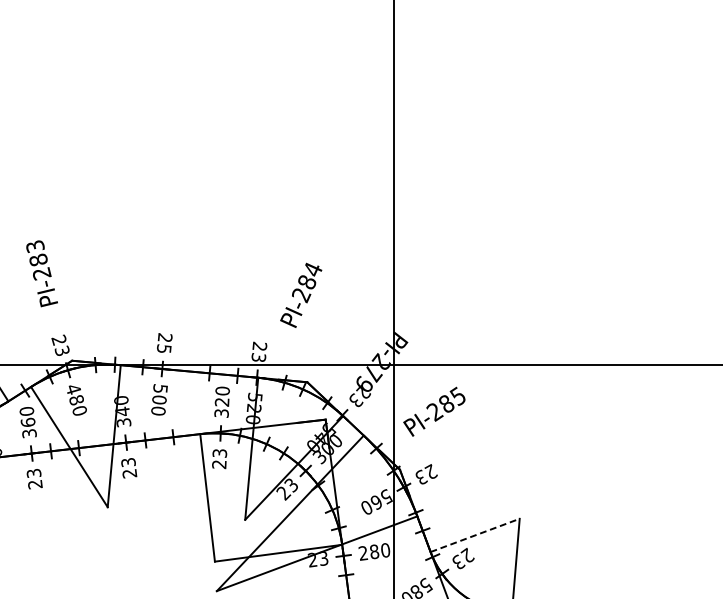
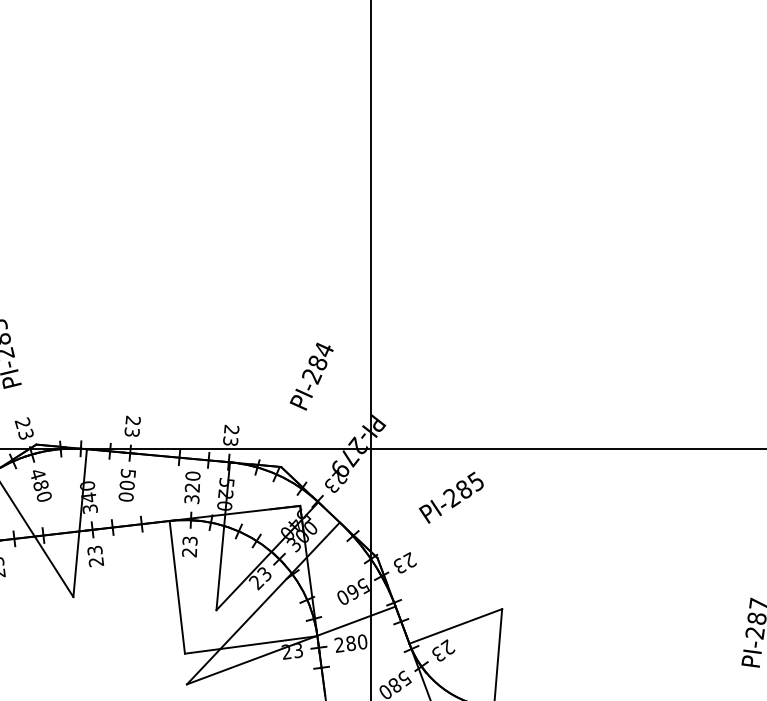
text: (300, 295) -> (311, 376), moved
text: (164, 349) -> (132, 432), 25 -> 23
text: (433, 411) -> (450, 497), moved
line: (475, 535) -> (456, 626), dashed -> solid

